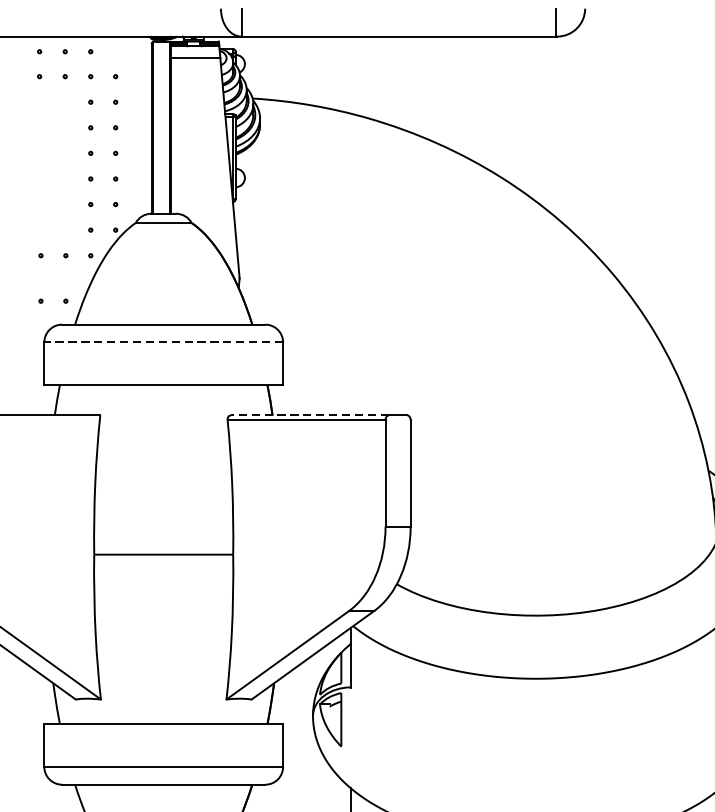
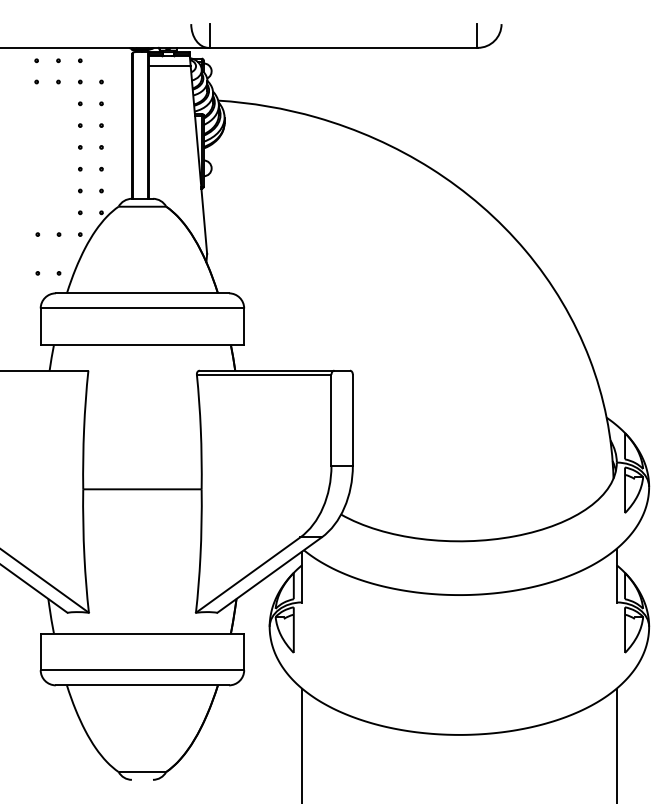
line: (163, 342) -> (142, 308), dashed -> solid
line: (309, 415) -> (266, 370), dashed -> solid

